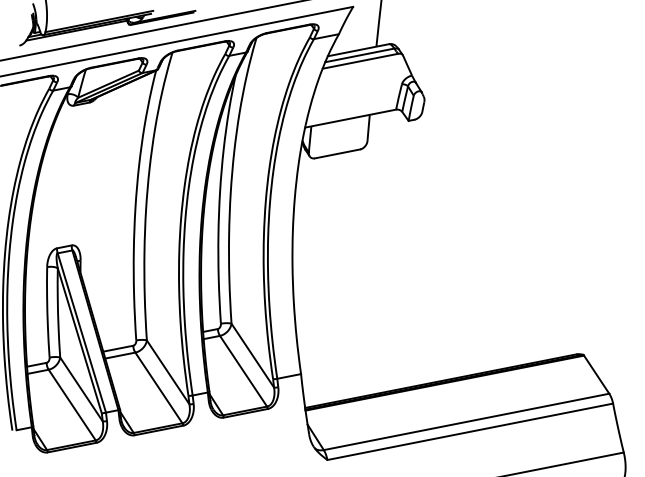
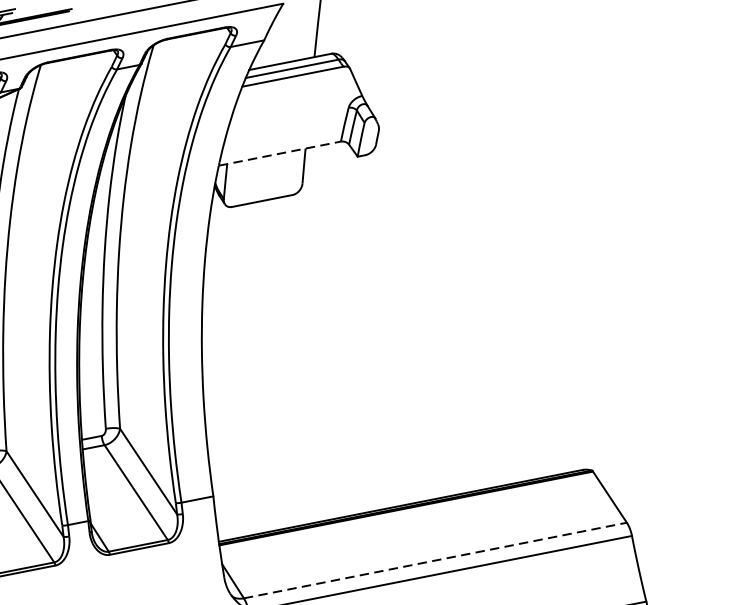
line: (351, 118) -> (281, 153), solid -> dashed
line: (467, 421) -> (436, 559), solid -> dashed

